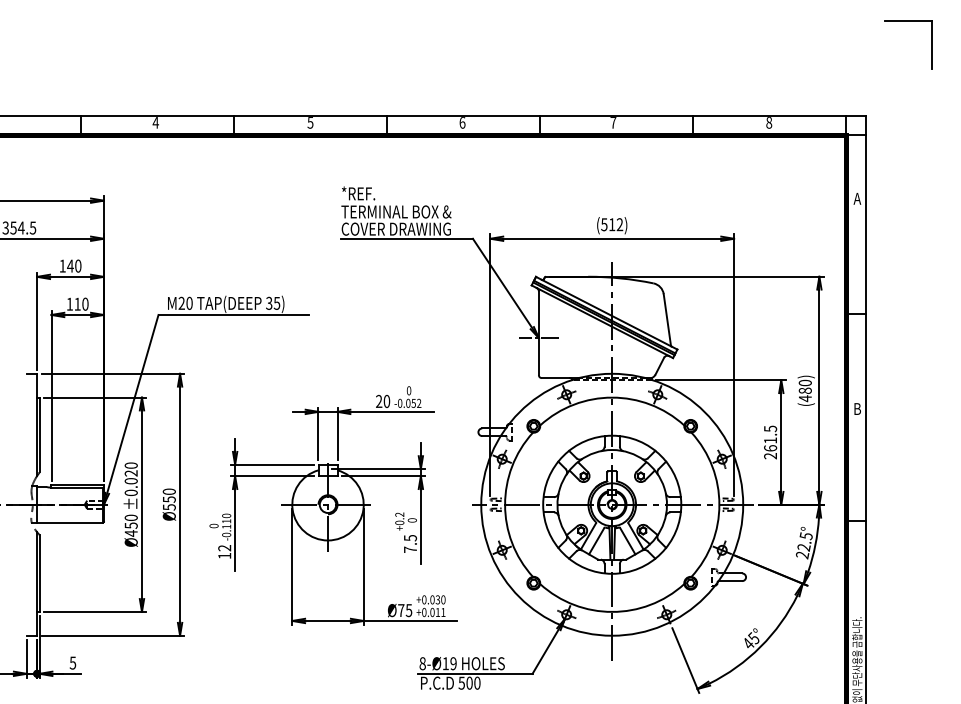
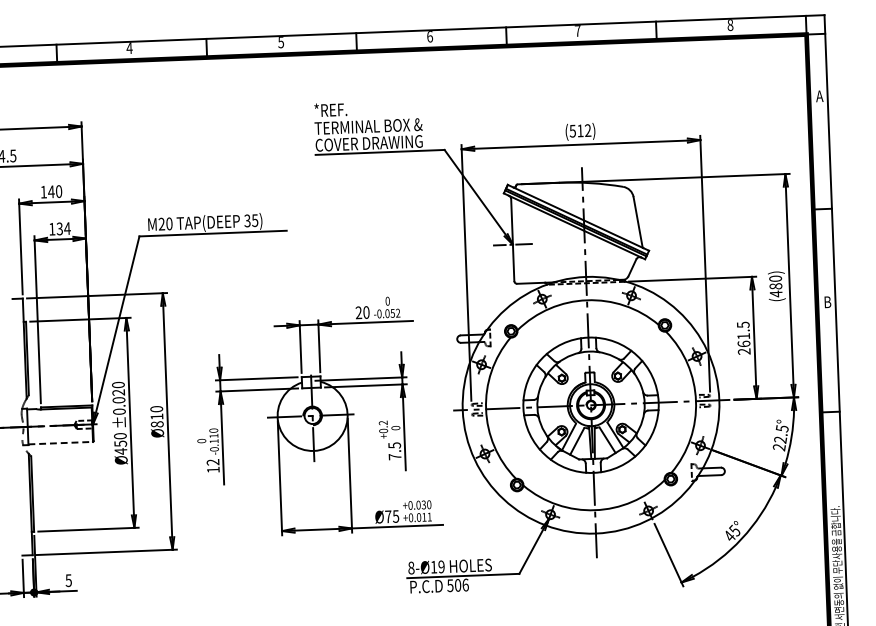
text: (81, 303) -> (63, 228), 110 -> 134
text: (168, 503) -> (156, 420), Ø550 -> Ø810
line: (70, 522) -> (61, 443), solid -> dashed
text: (477, 682) -> (465, 584), 500 -> 506

